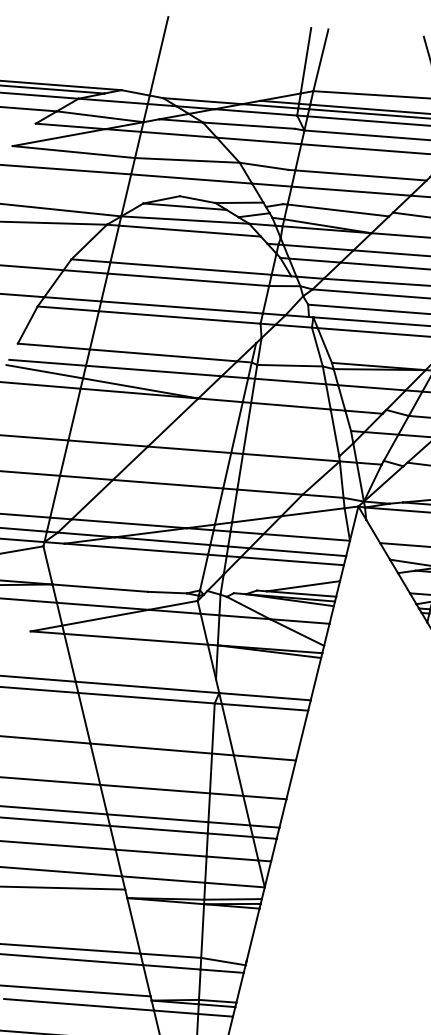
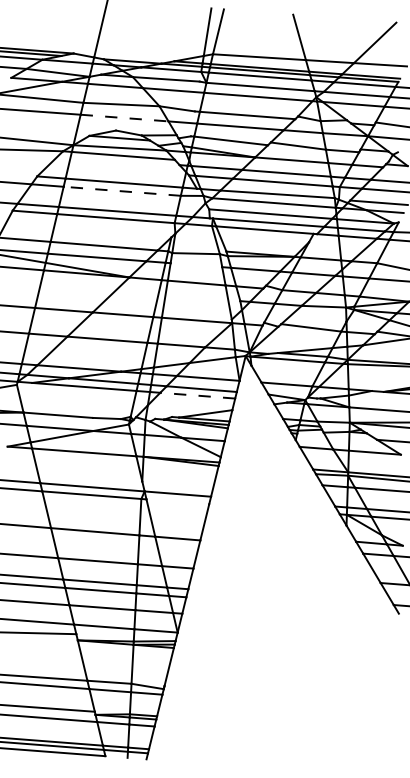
line: (192, 179) -> (125, 118), solid -> dashed
line: (188, 280) -> (122, 191), solid -> dashed
line: (290, 381) -> (196, 265), removed
line: (292, 560) -> (197, 395), solid -> dashed
line: (264, 706) -> (177, 501), removed

